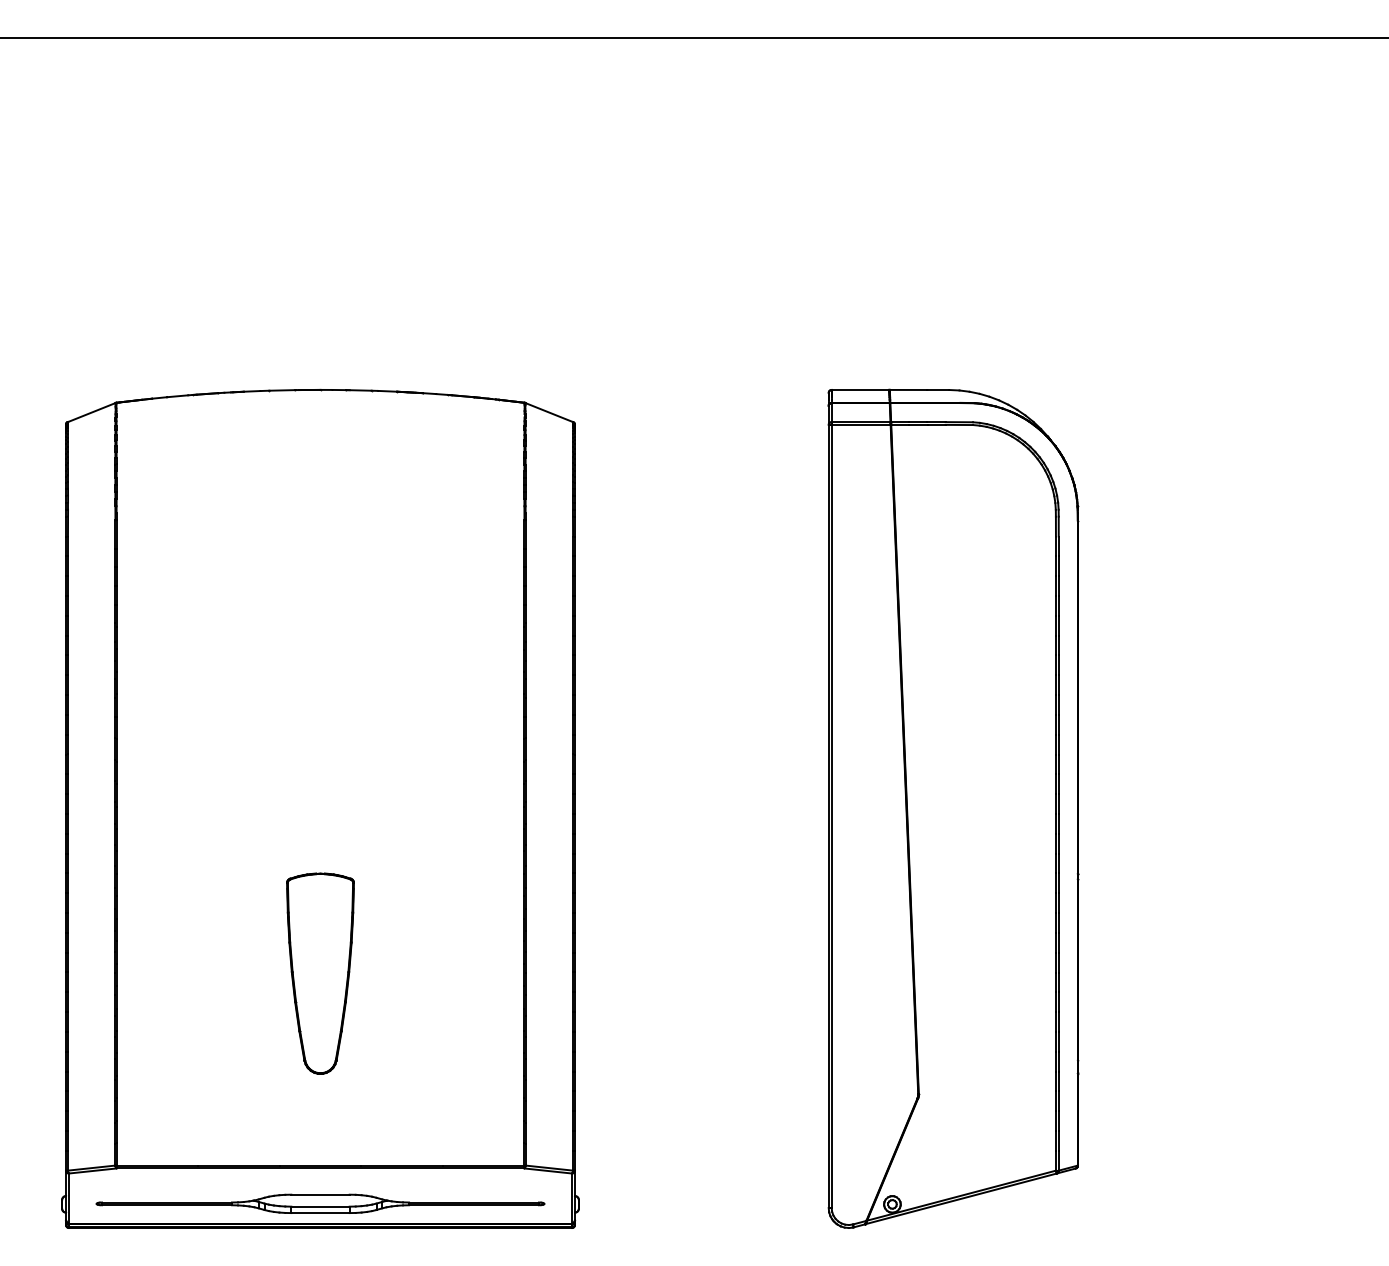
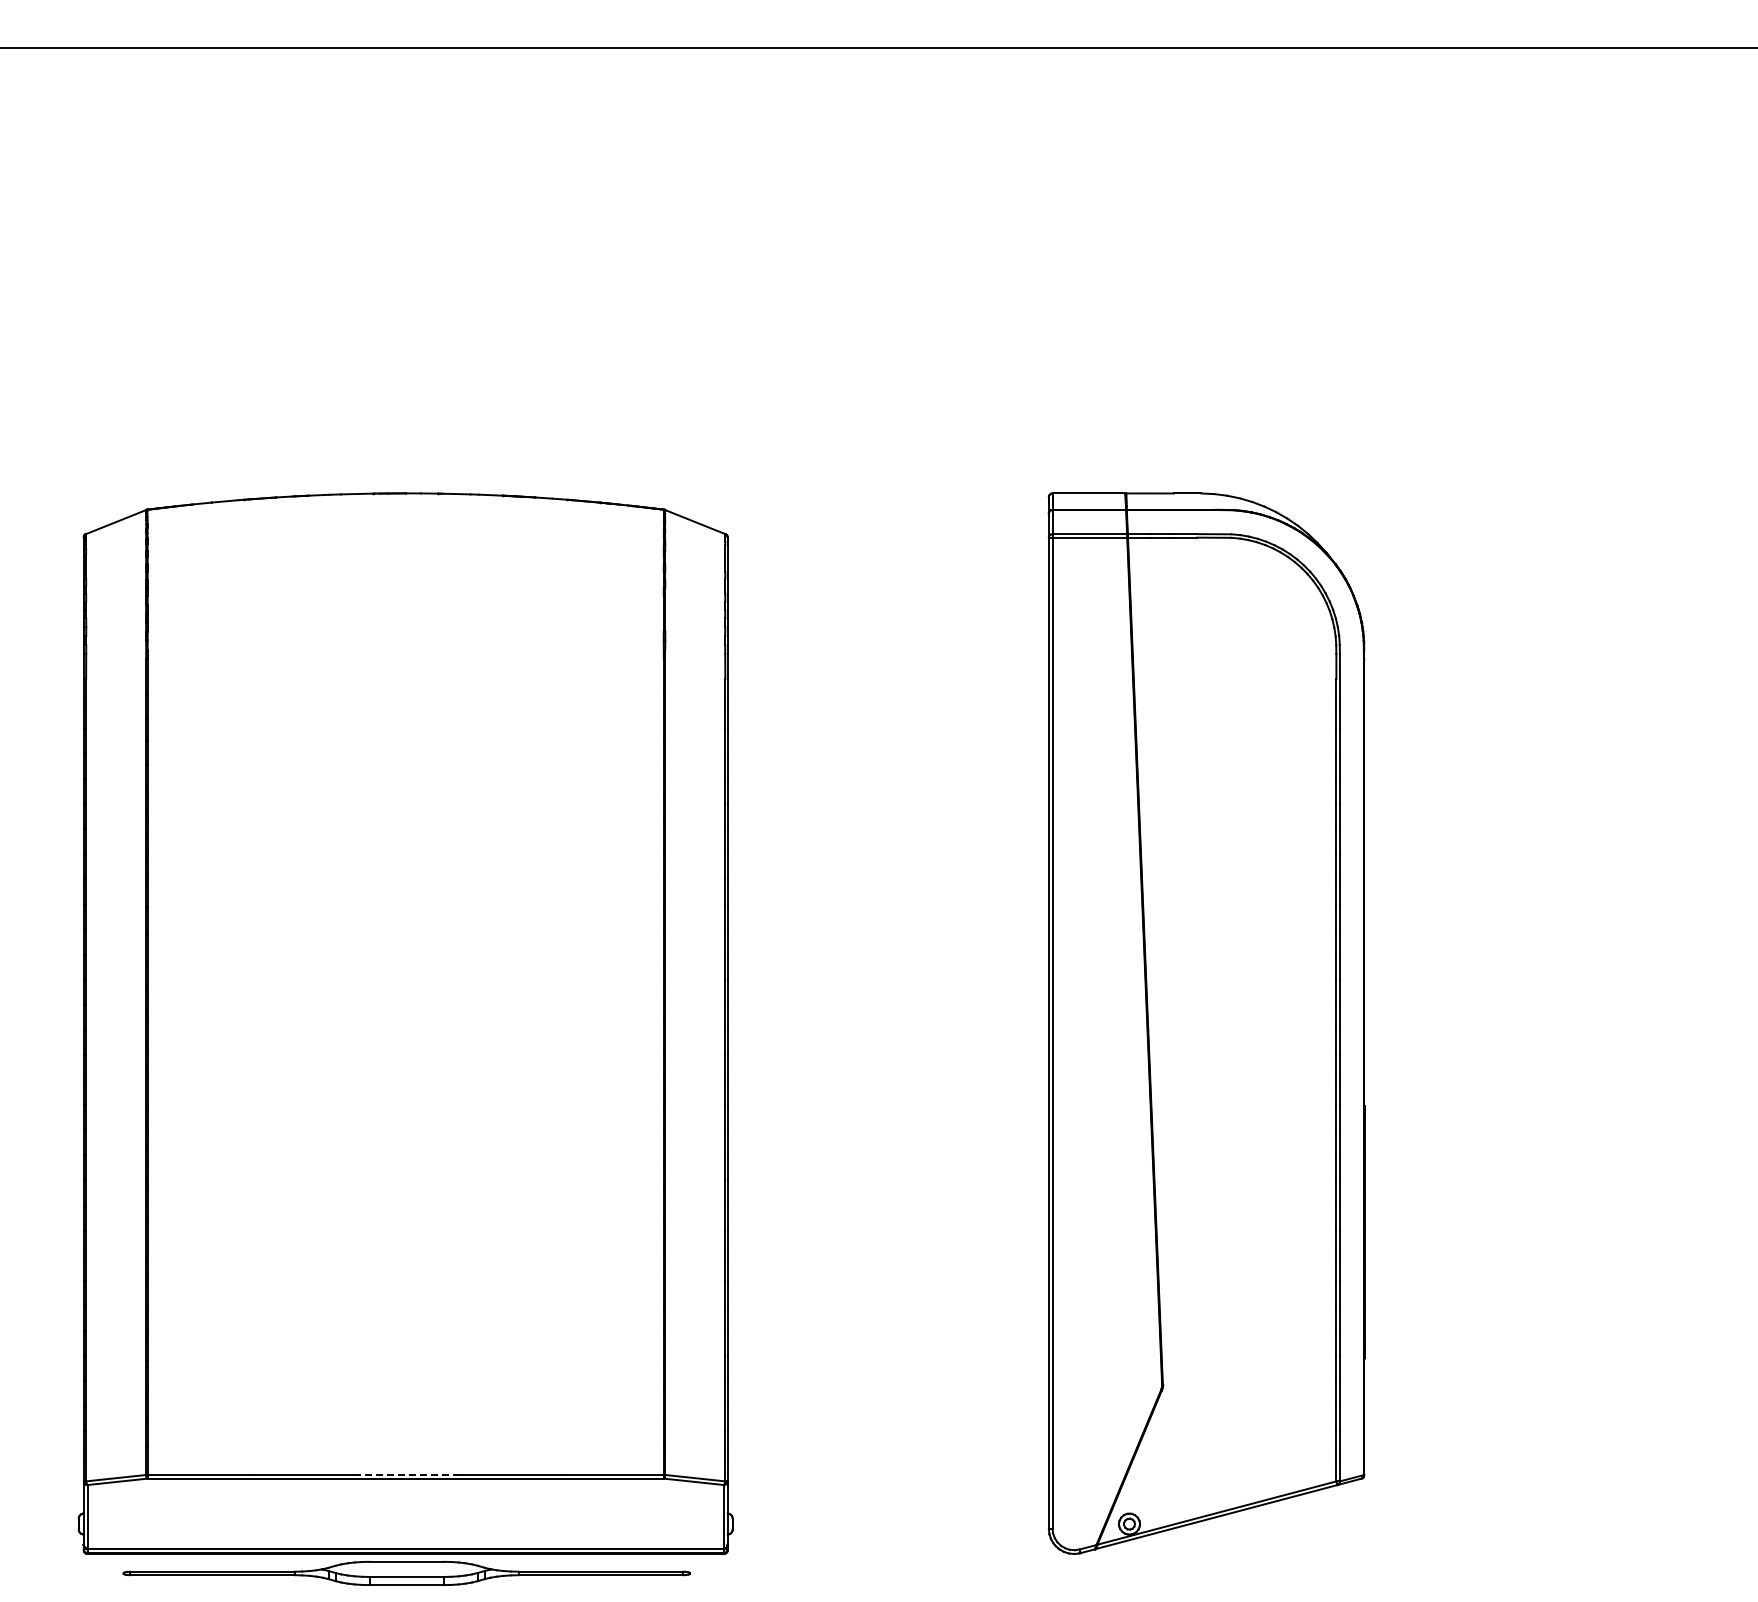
part: (320, 973) -> (405, 1231), removed
line: (320, 1165) -> (405, 1474), solid -> dashed
part: (320, 1203) -> (406, 1572), moved

